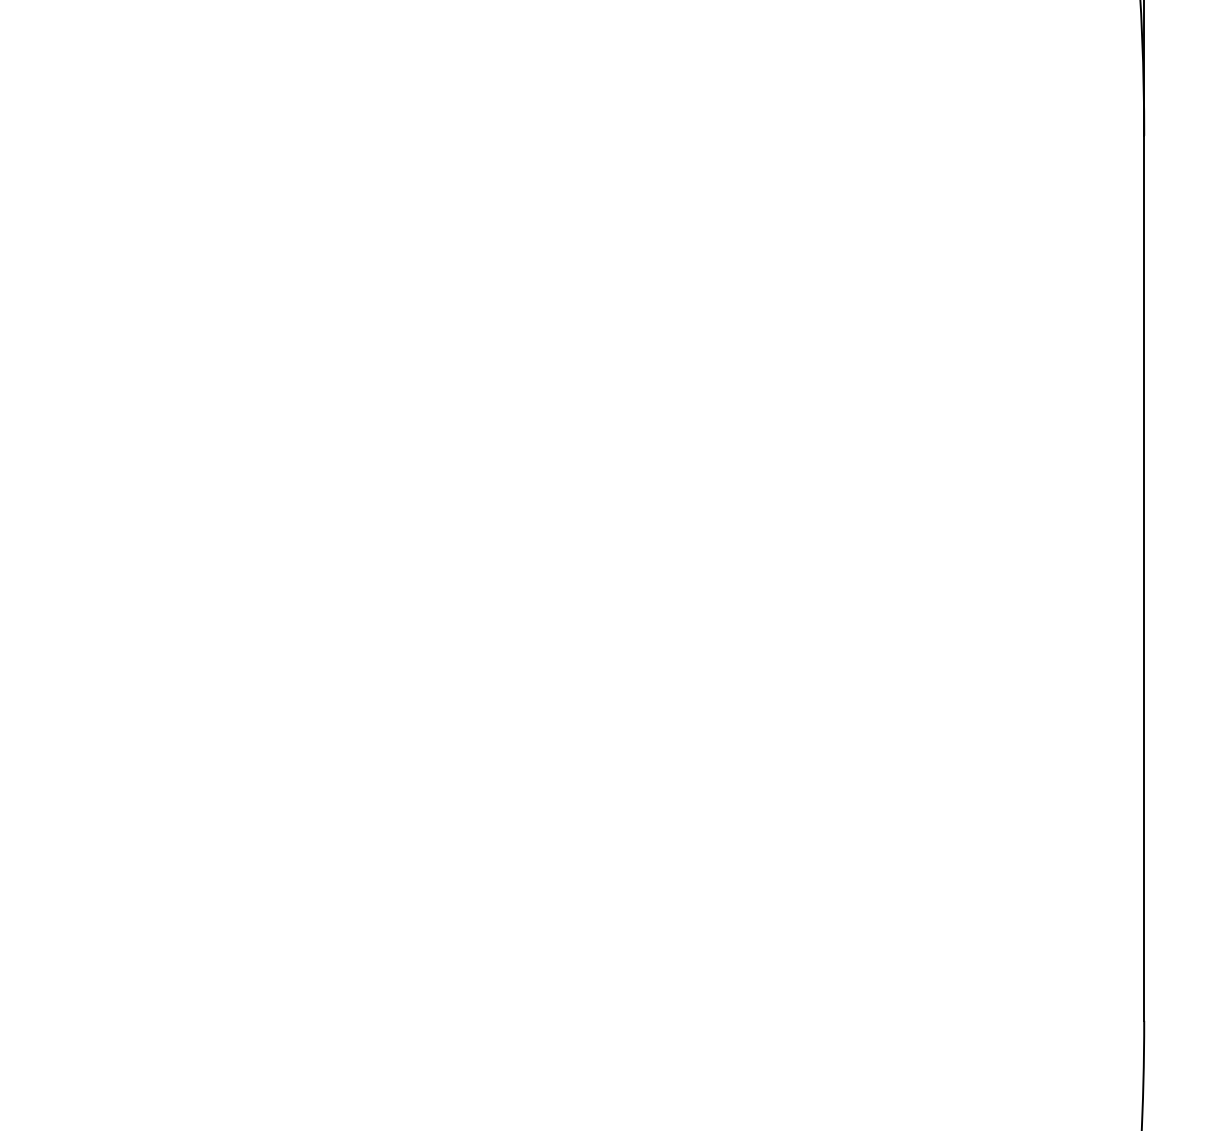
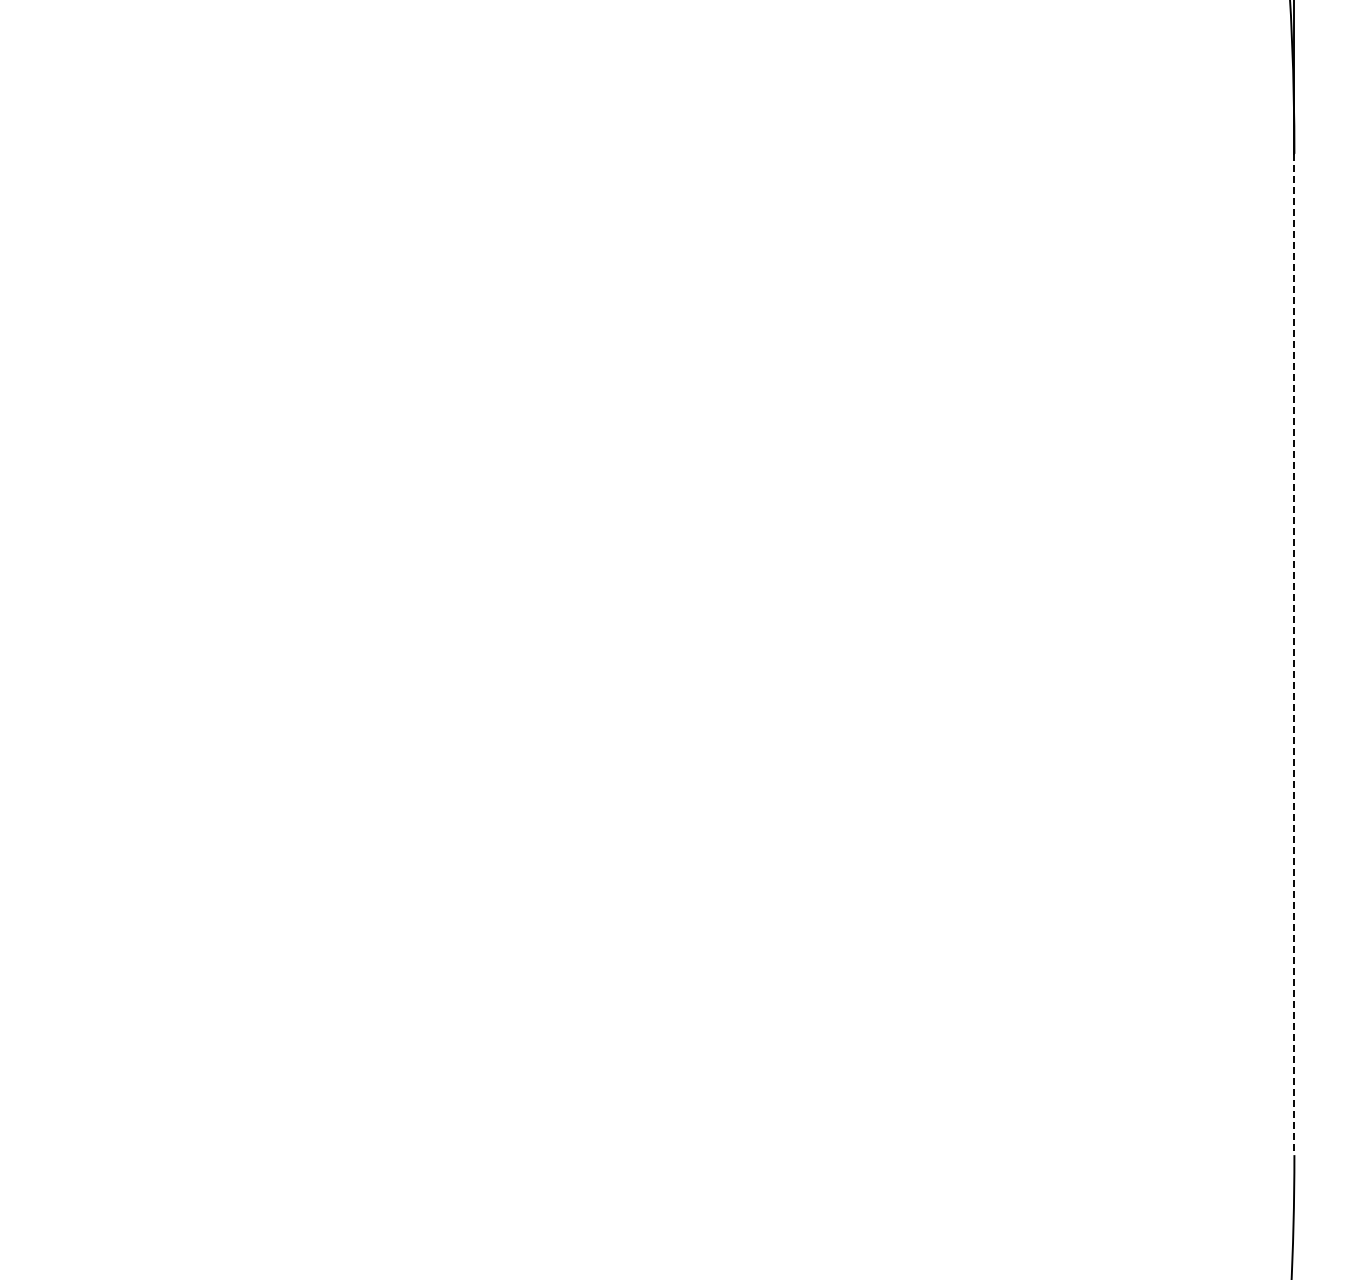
line: (1144, 578) -> (1294, 654), solid -> dashed

